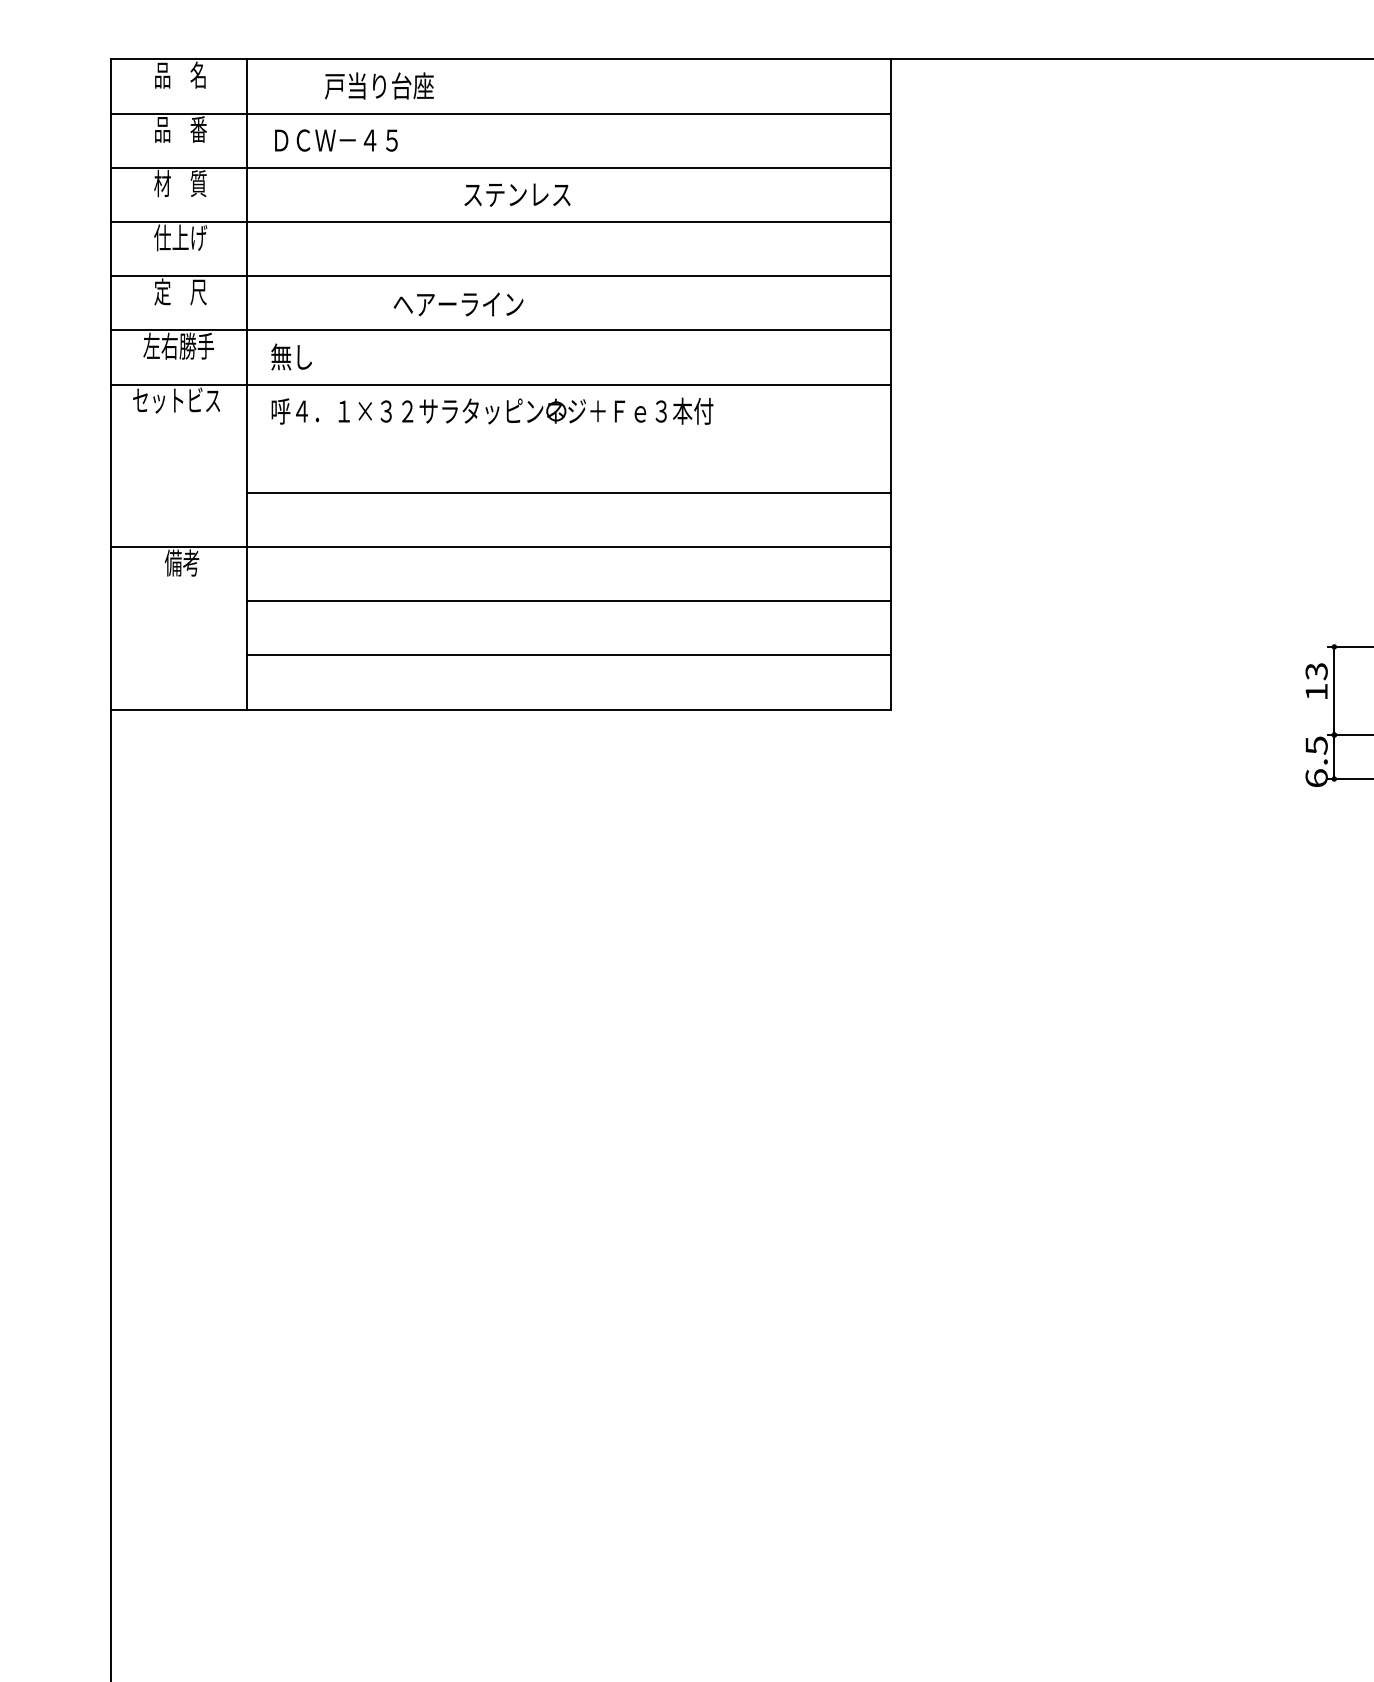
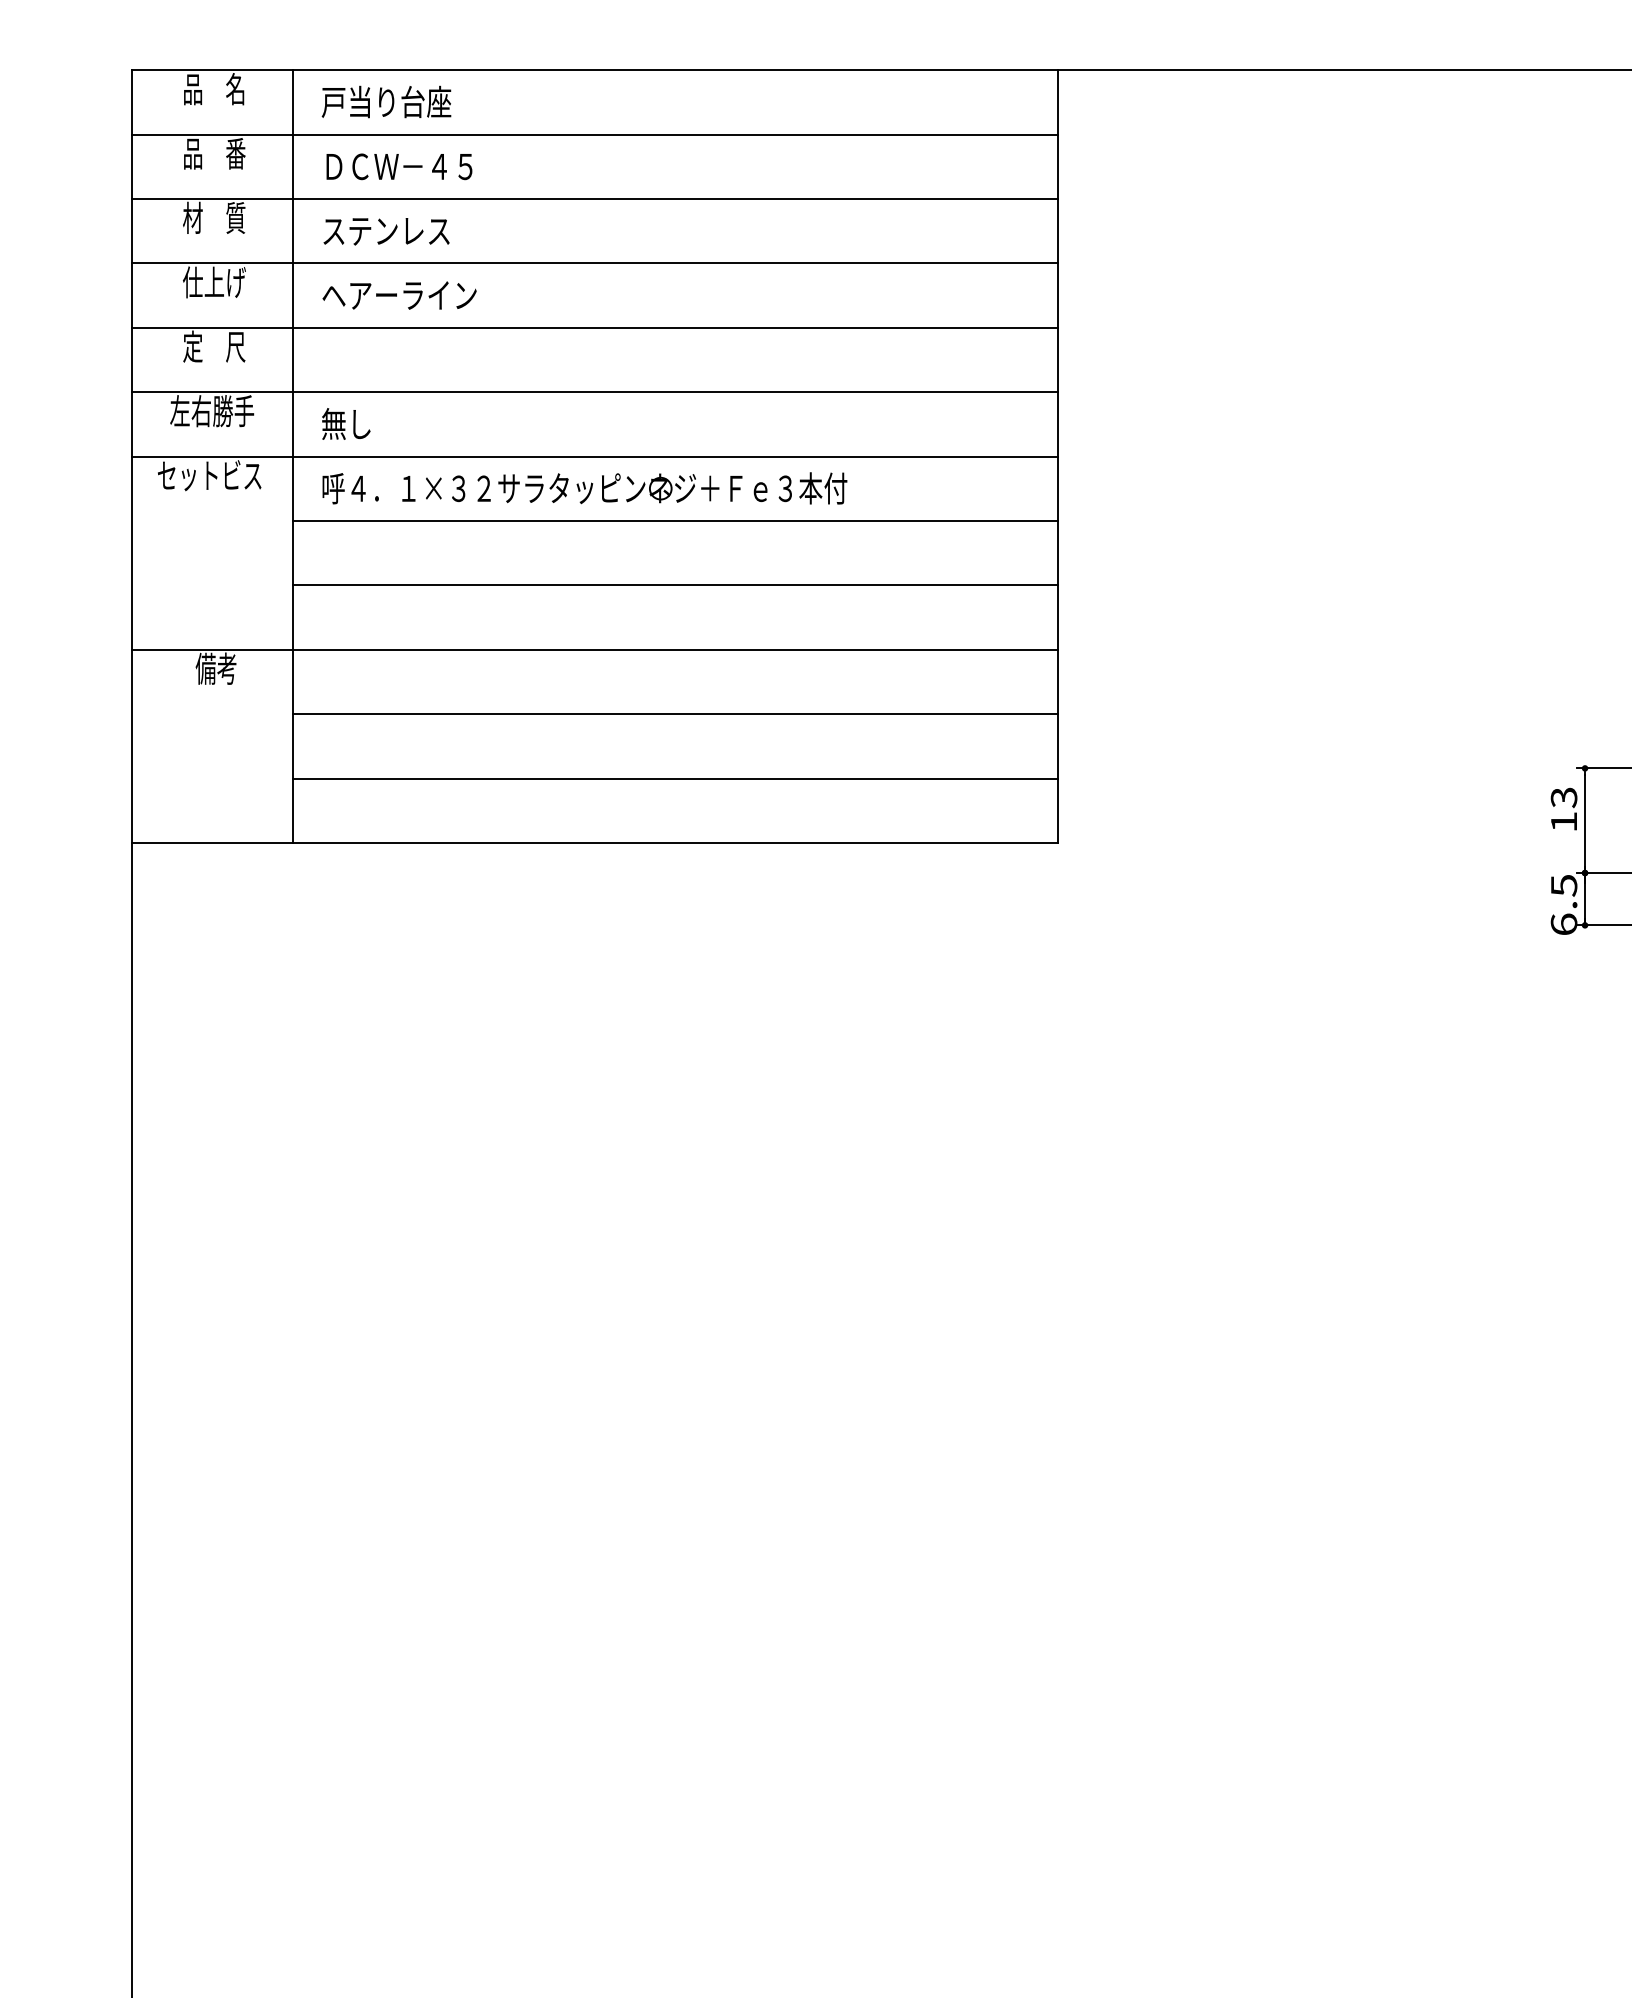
text: (379, 85) -> (386, 101), moved
text: (517, 194) -> (386, 231), moved
text: (458, 304) -> (399, 295), moved
line: (568, 439) -> (675, 521), added

